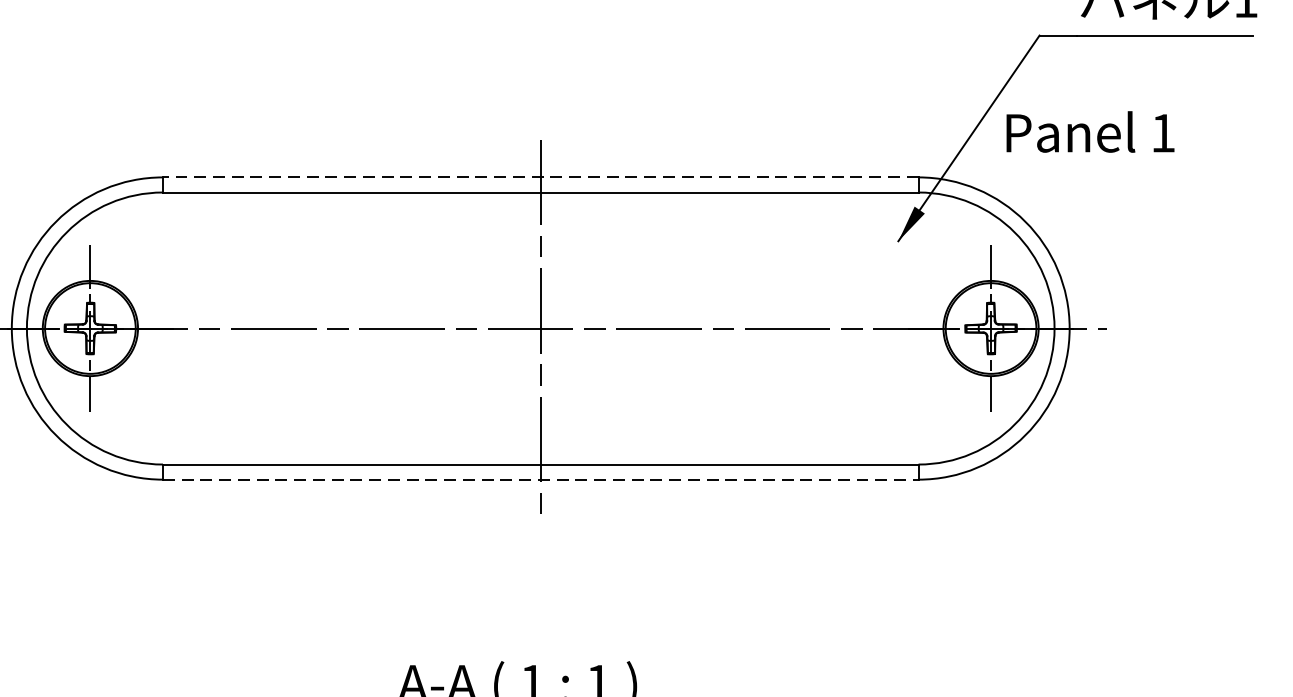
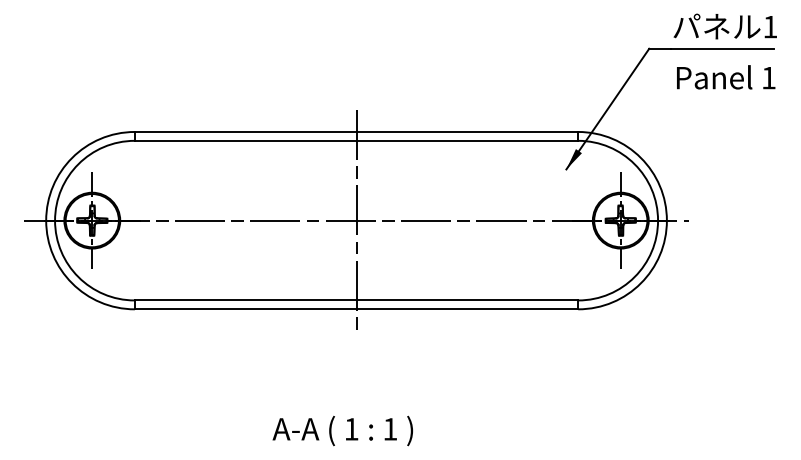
text: (1091, 132) -> (726, 77), moved
line: (540, 176) -> (356, 131), dashed -> solid
line: (540, 479) -> (356, 309), dashed -> solid

